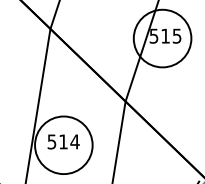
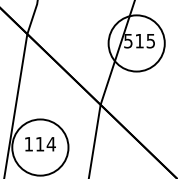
text: (51, 141) -> (28, 143), 514 -> 114

